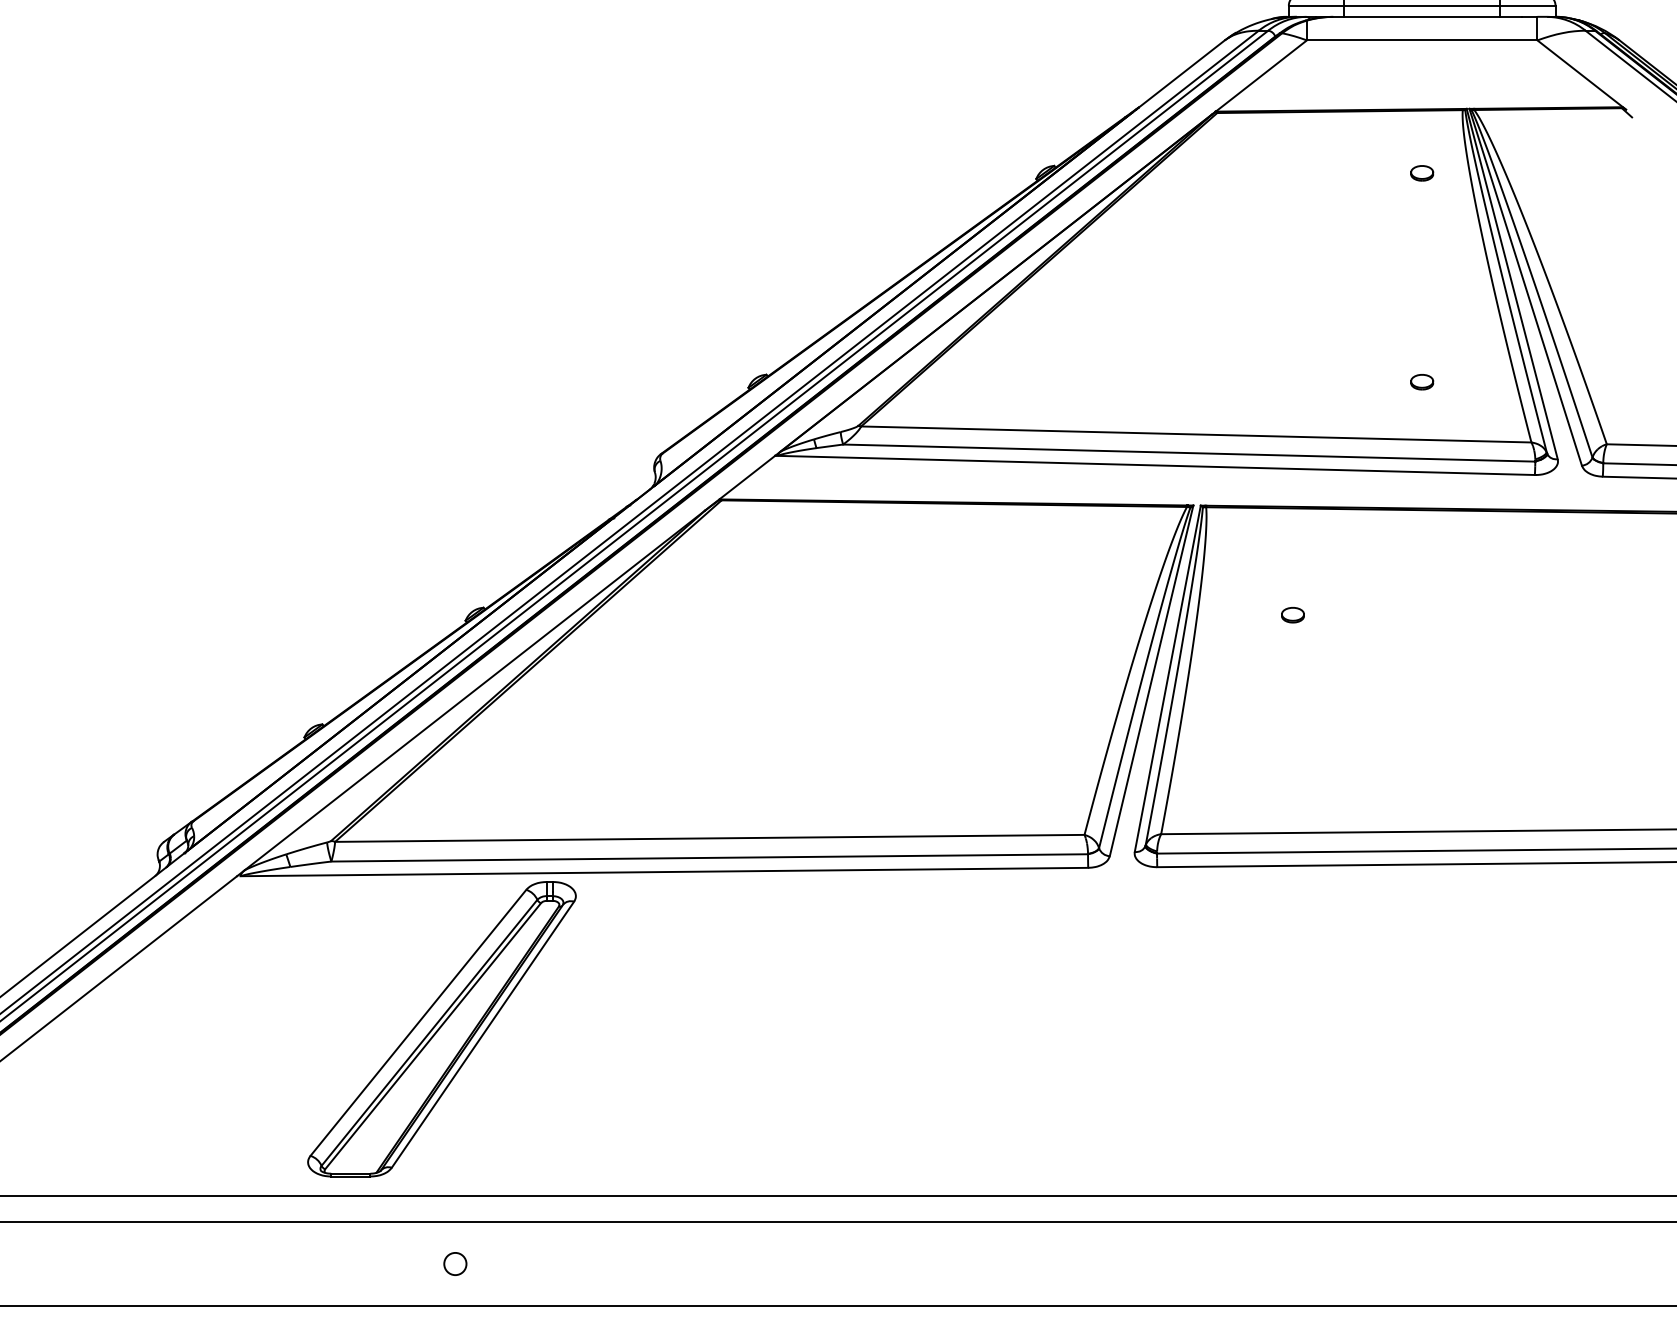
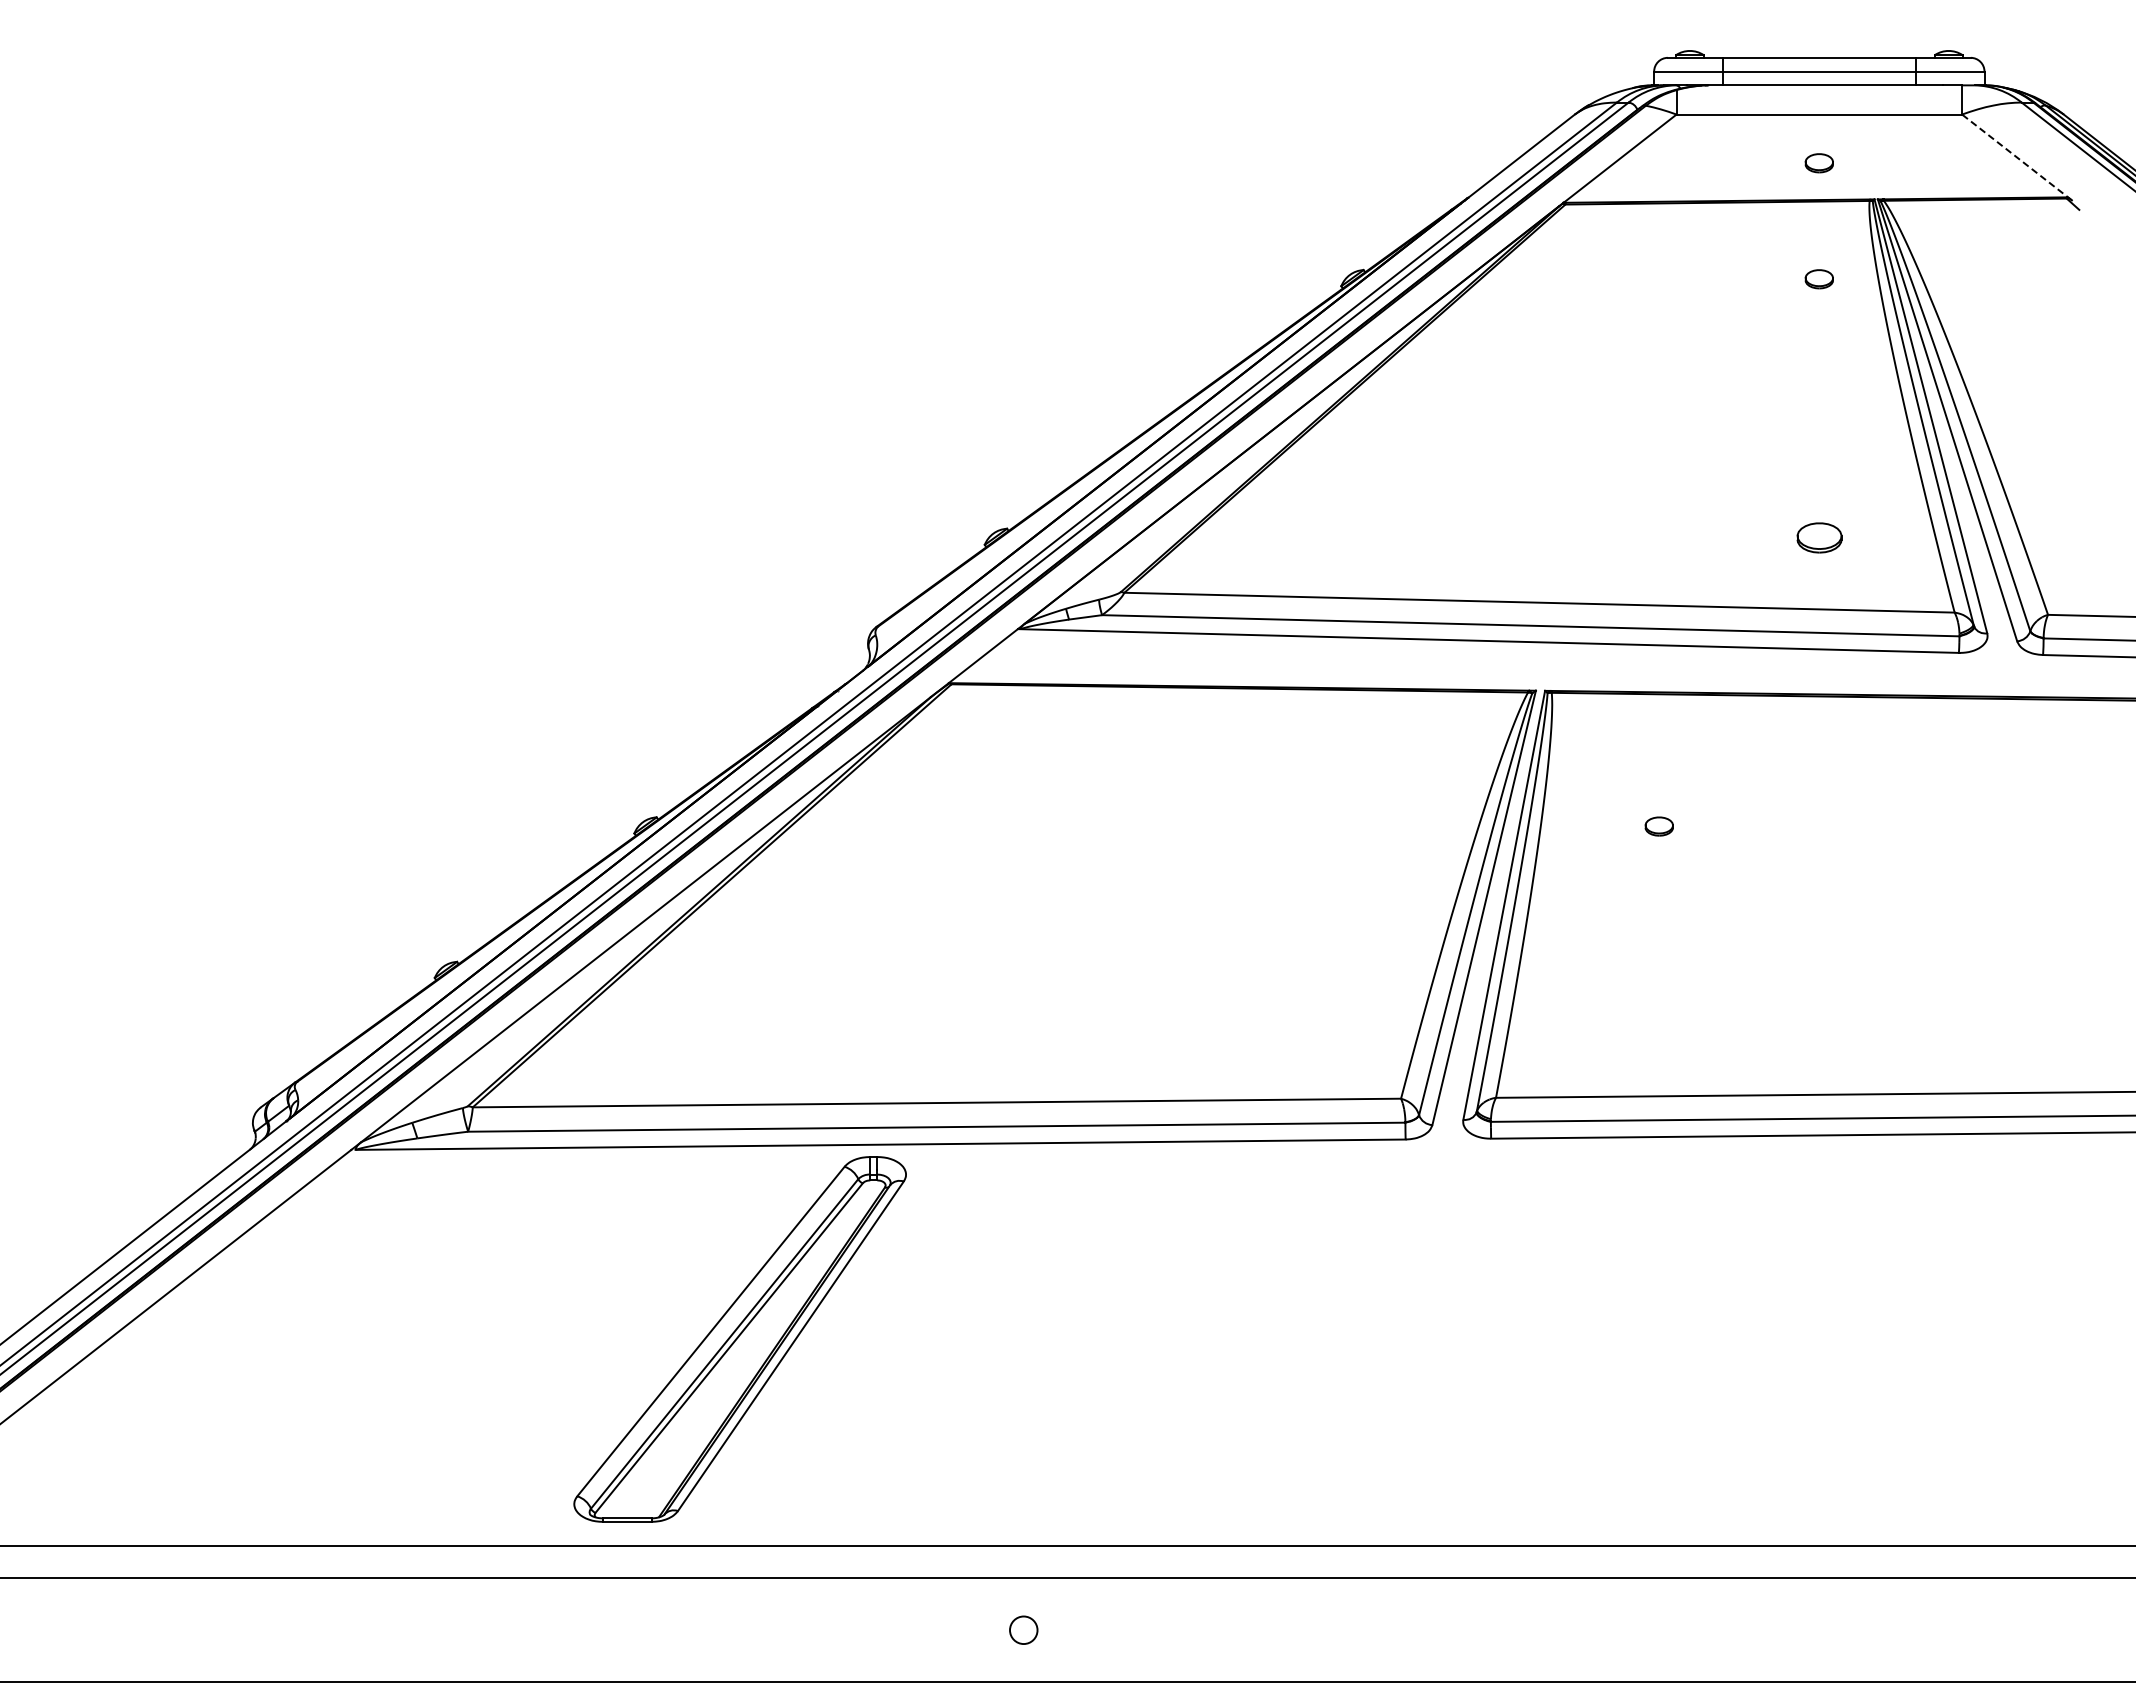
line: (1582, 75) -> (2017, 157), solid -> dashed
part: (1421, 79) -> (1818, 163), added
part: (1421, 381) -> (1818, 537), size x1.6
part: (441, 1029) -> (739, 1339), moved
circle: (455, 1263) -> (1023, 1629), moved

